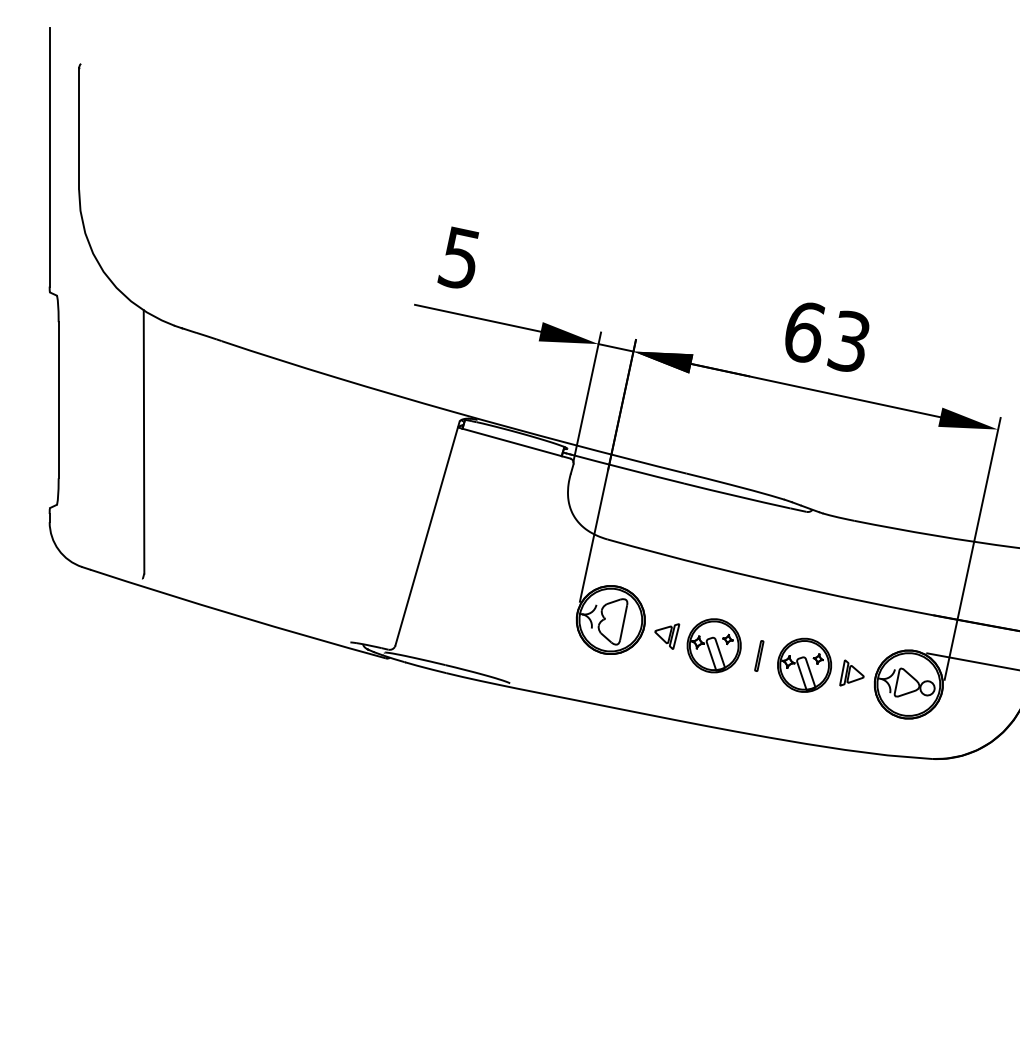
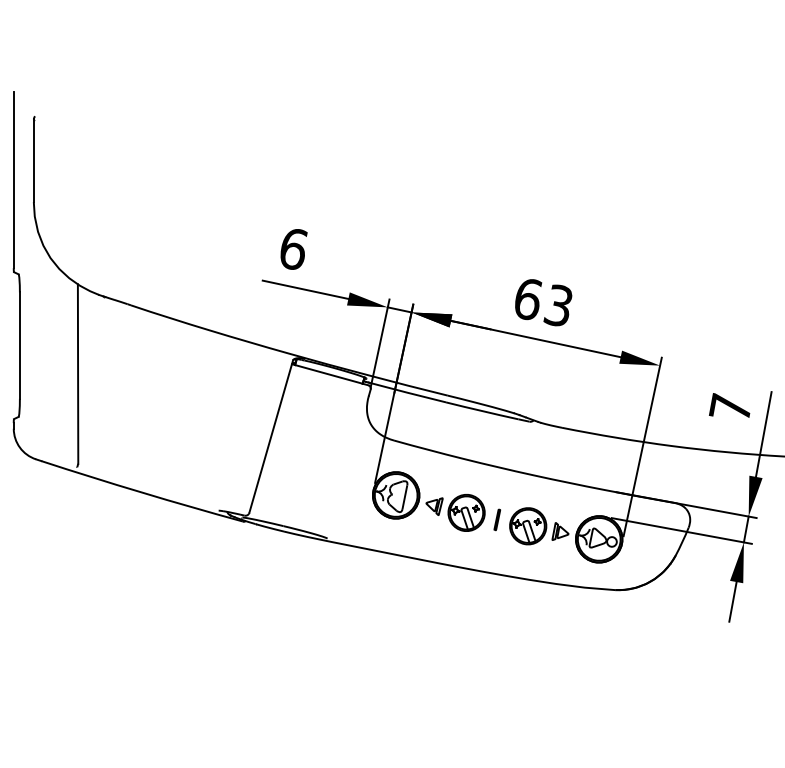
text: (458, 257) -> (292, 248), 5 -> 6

